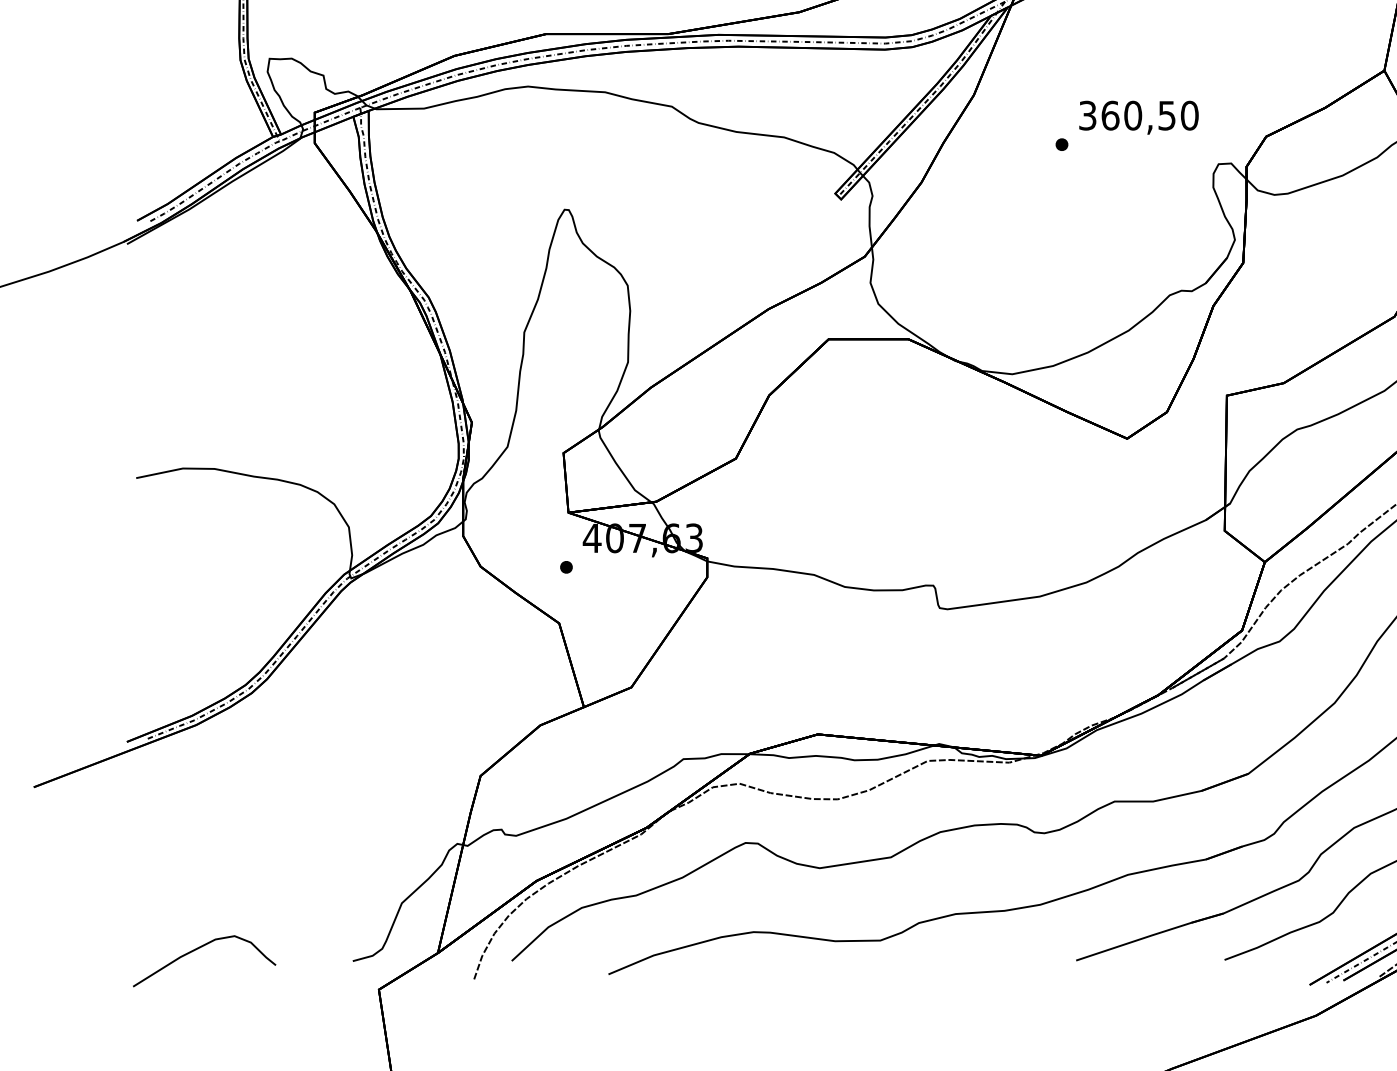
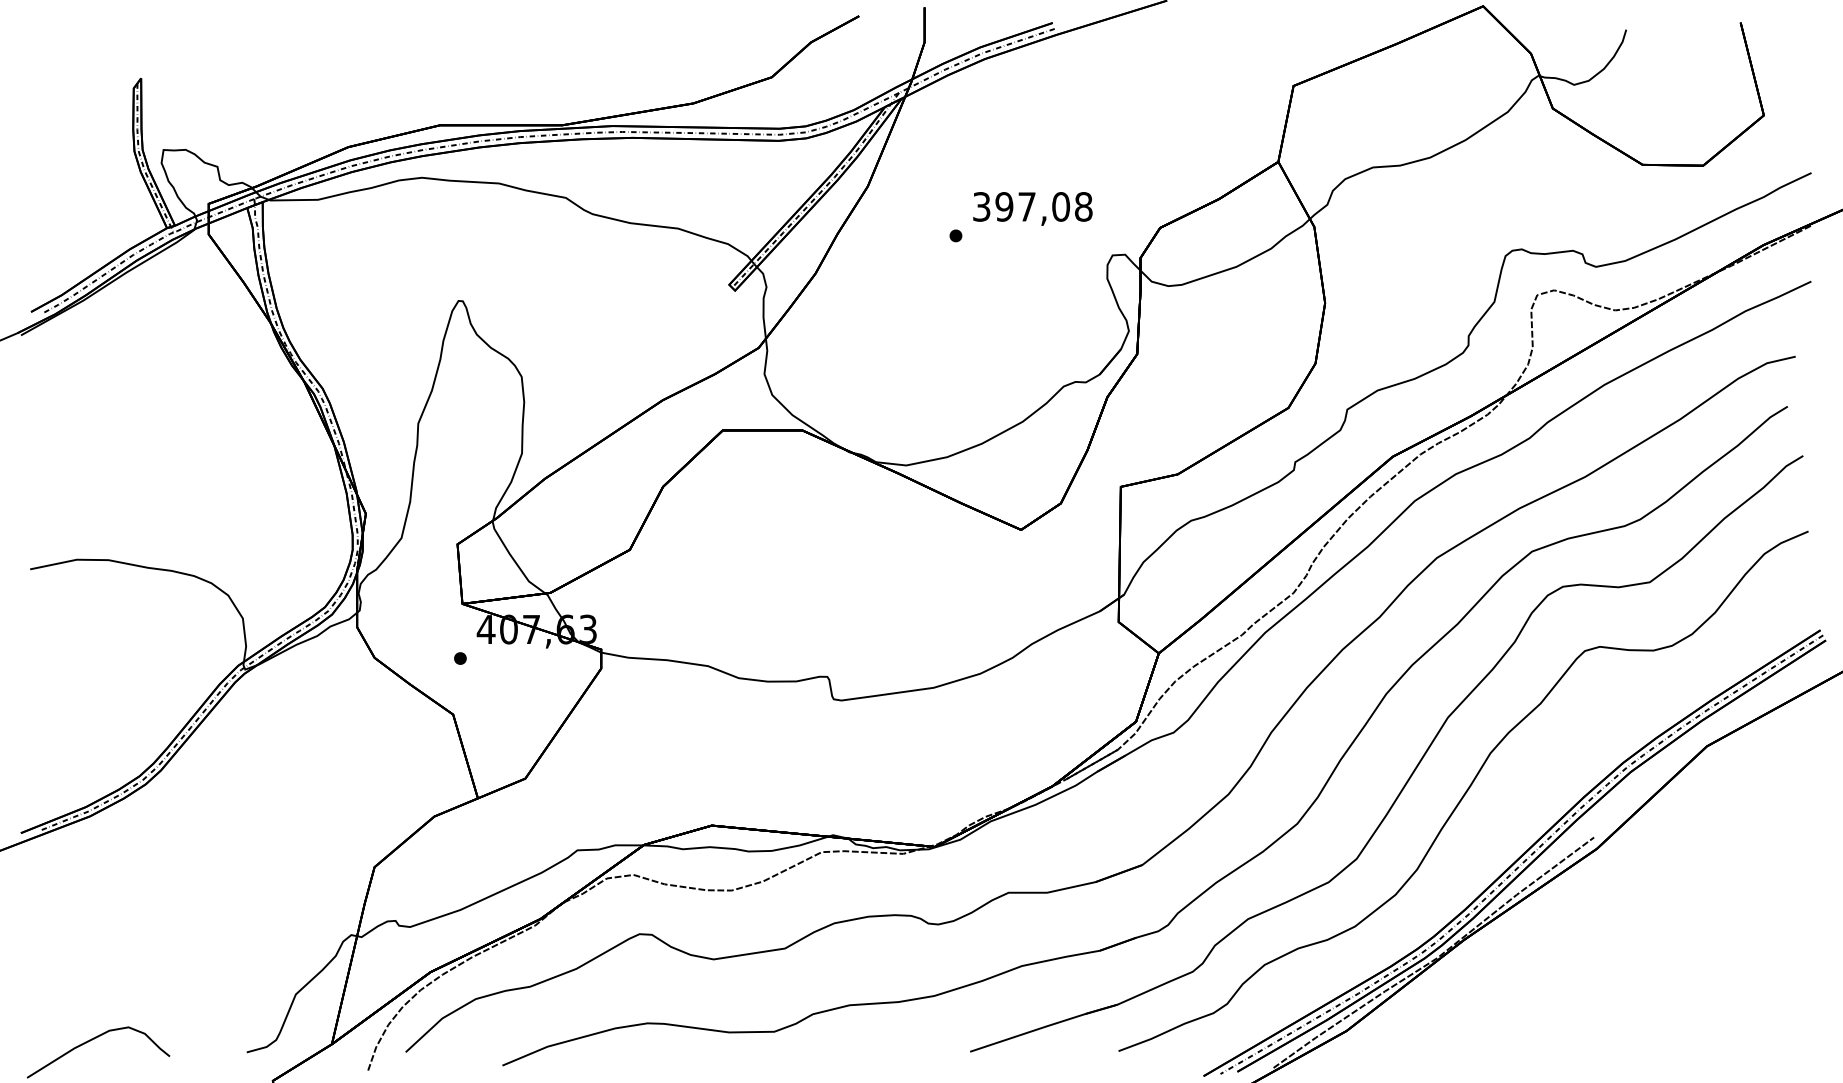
text: (1149, 115) -> (1043, 206), 360,50 -> 397,08

